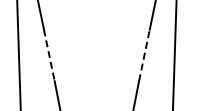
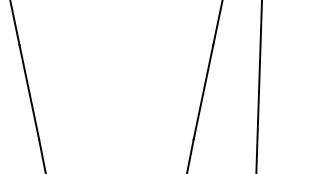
line: (144, 54) -> (203, 90), dashed -> solid
line: (49, 55) -> (29, 92), dashed -> solid

